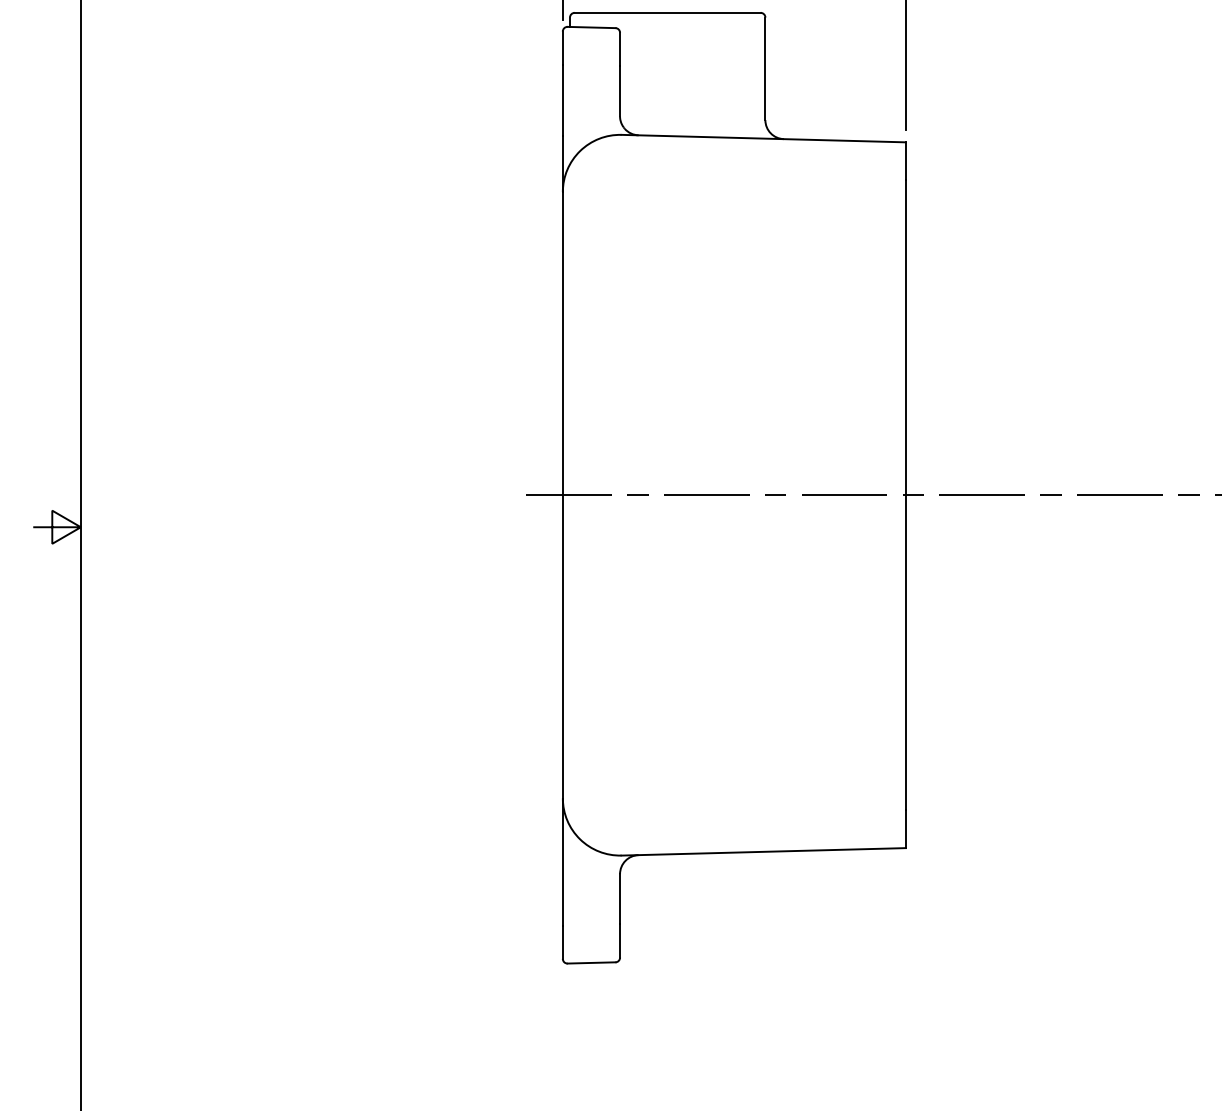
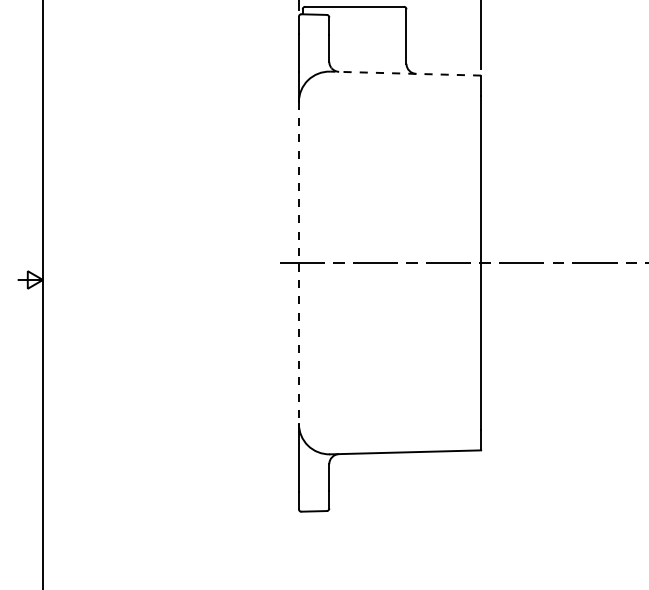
line: (763, 138) -> (405, 73), solid -> dashed
line: (562, 494) -> (298, 262), solid -> dashed

